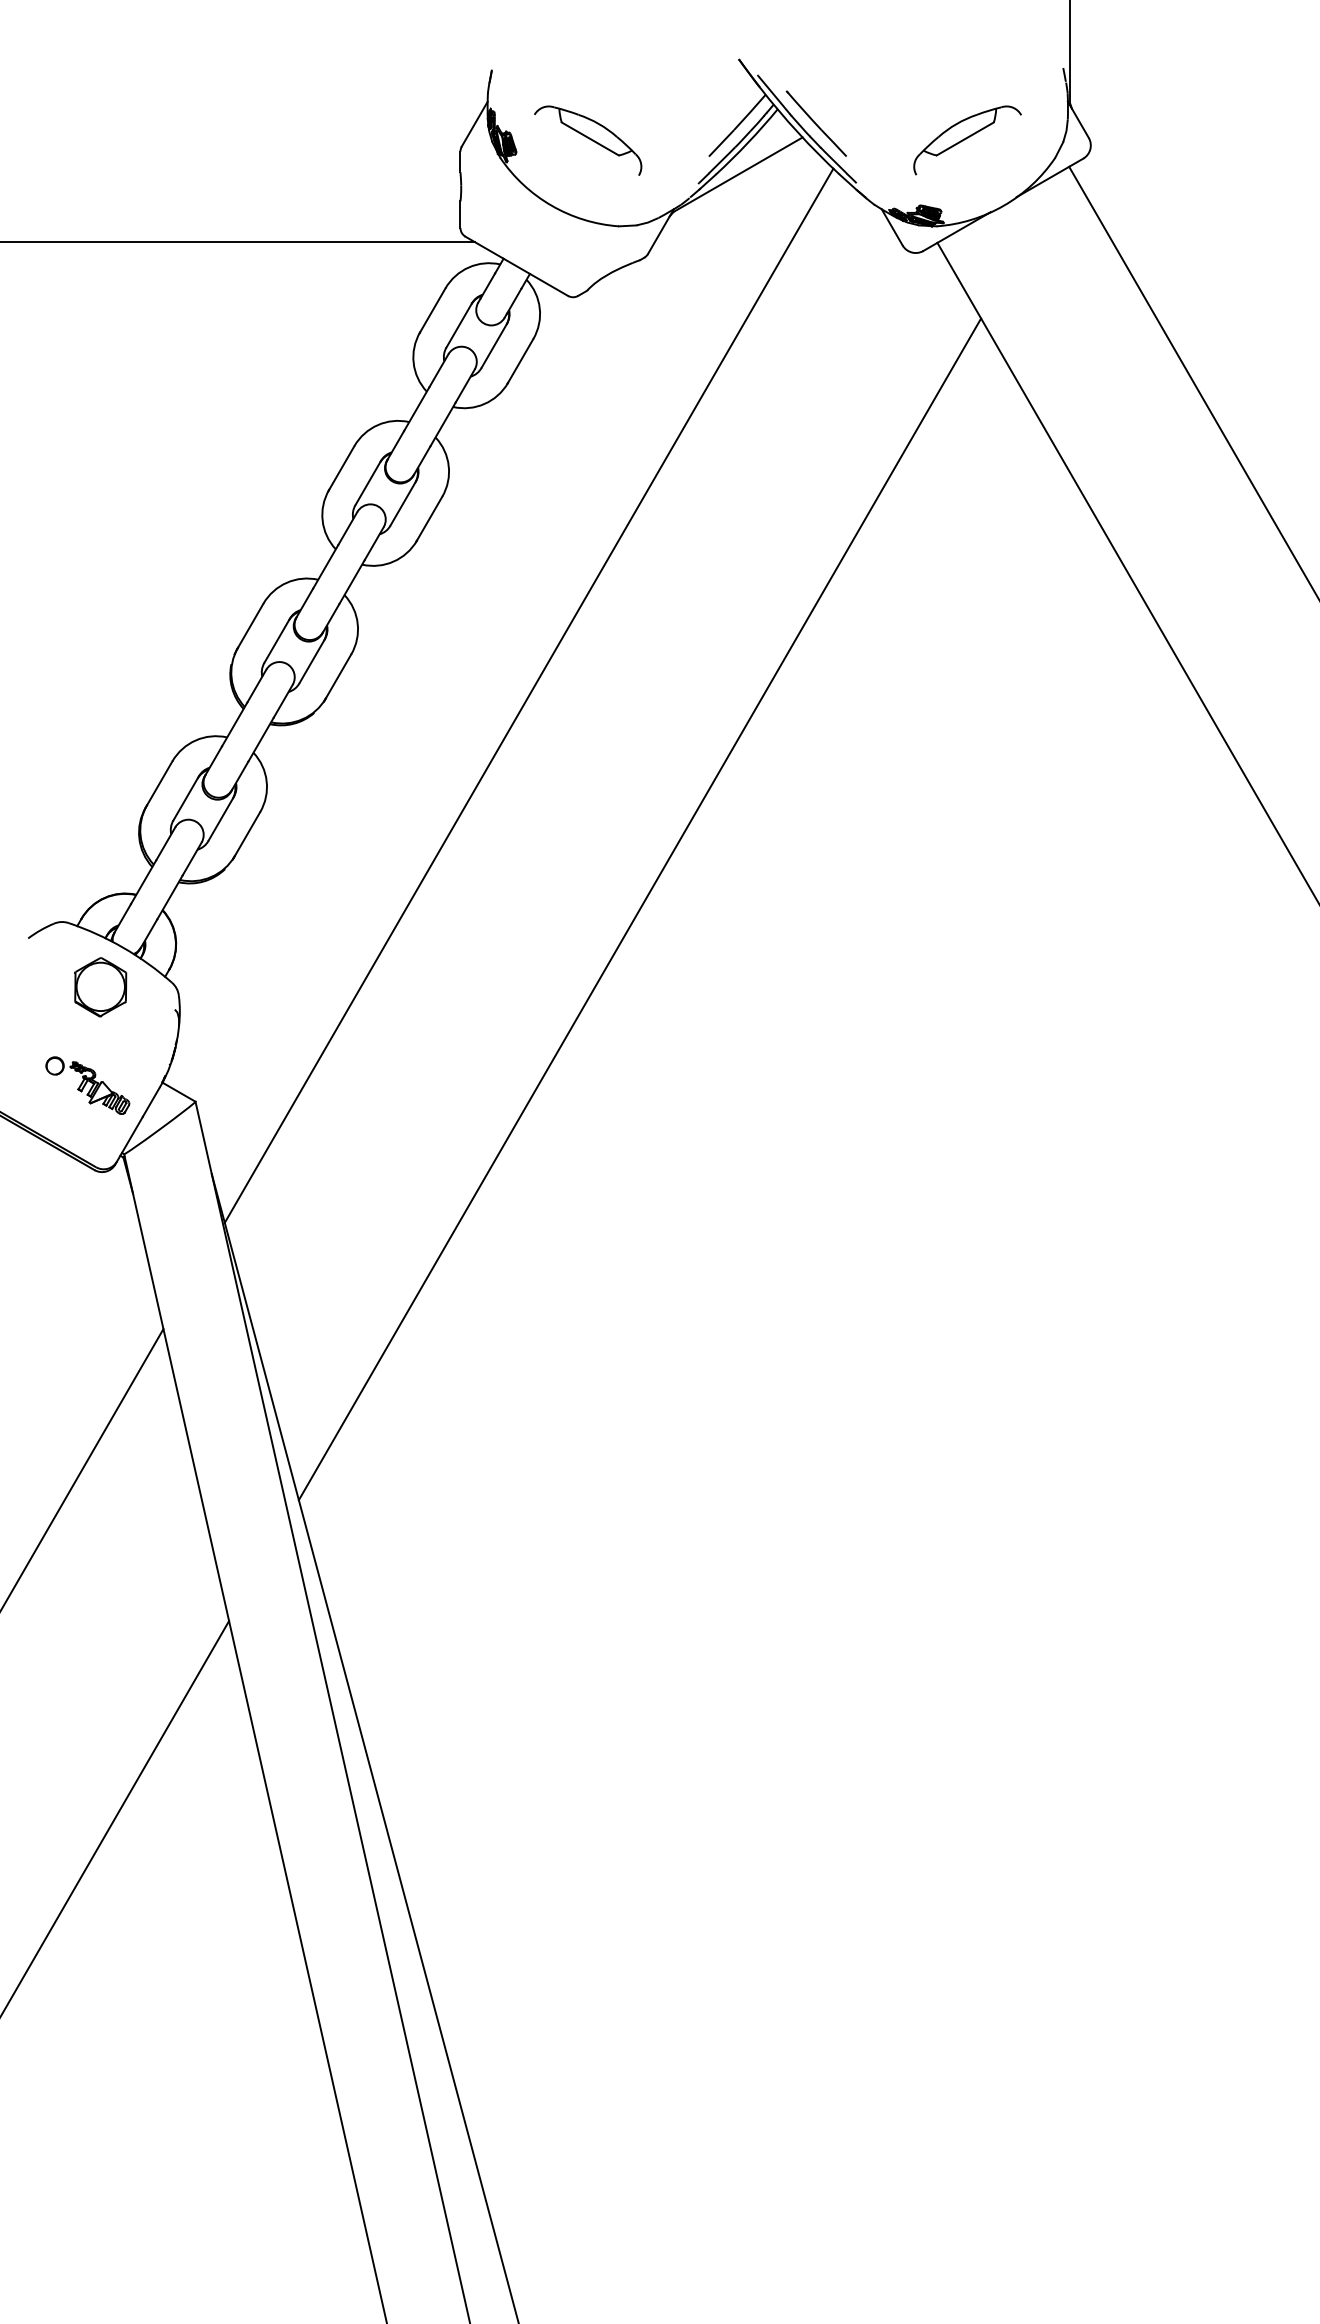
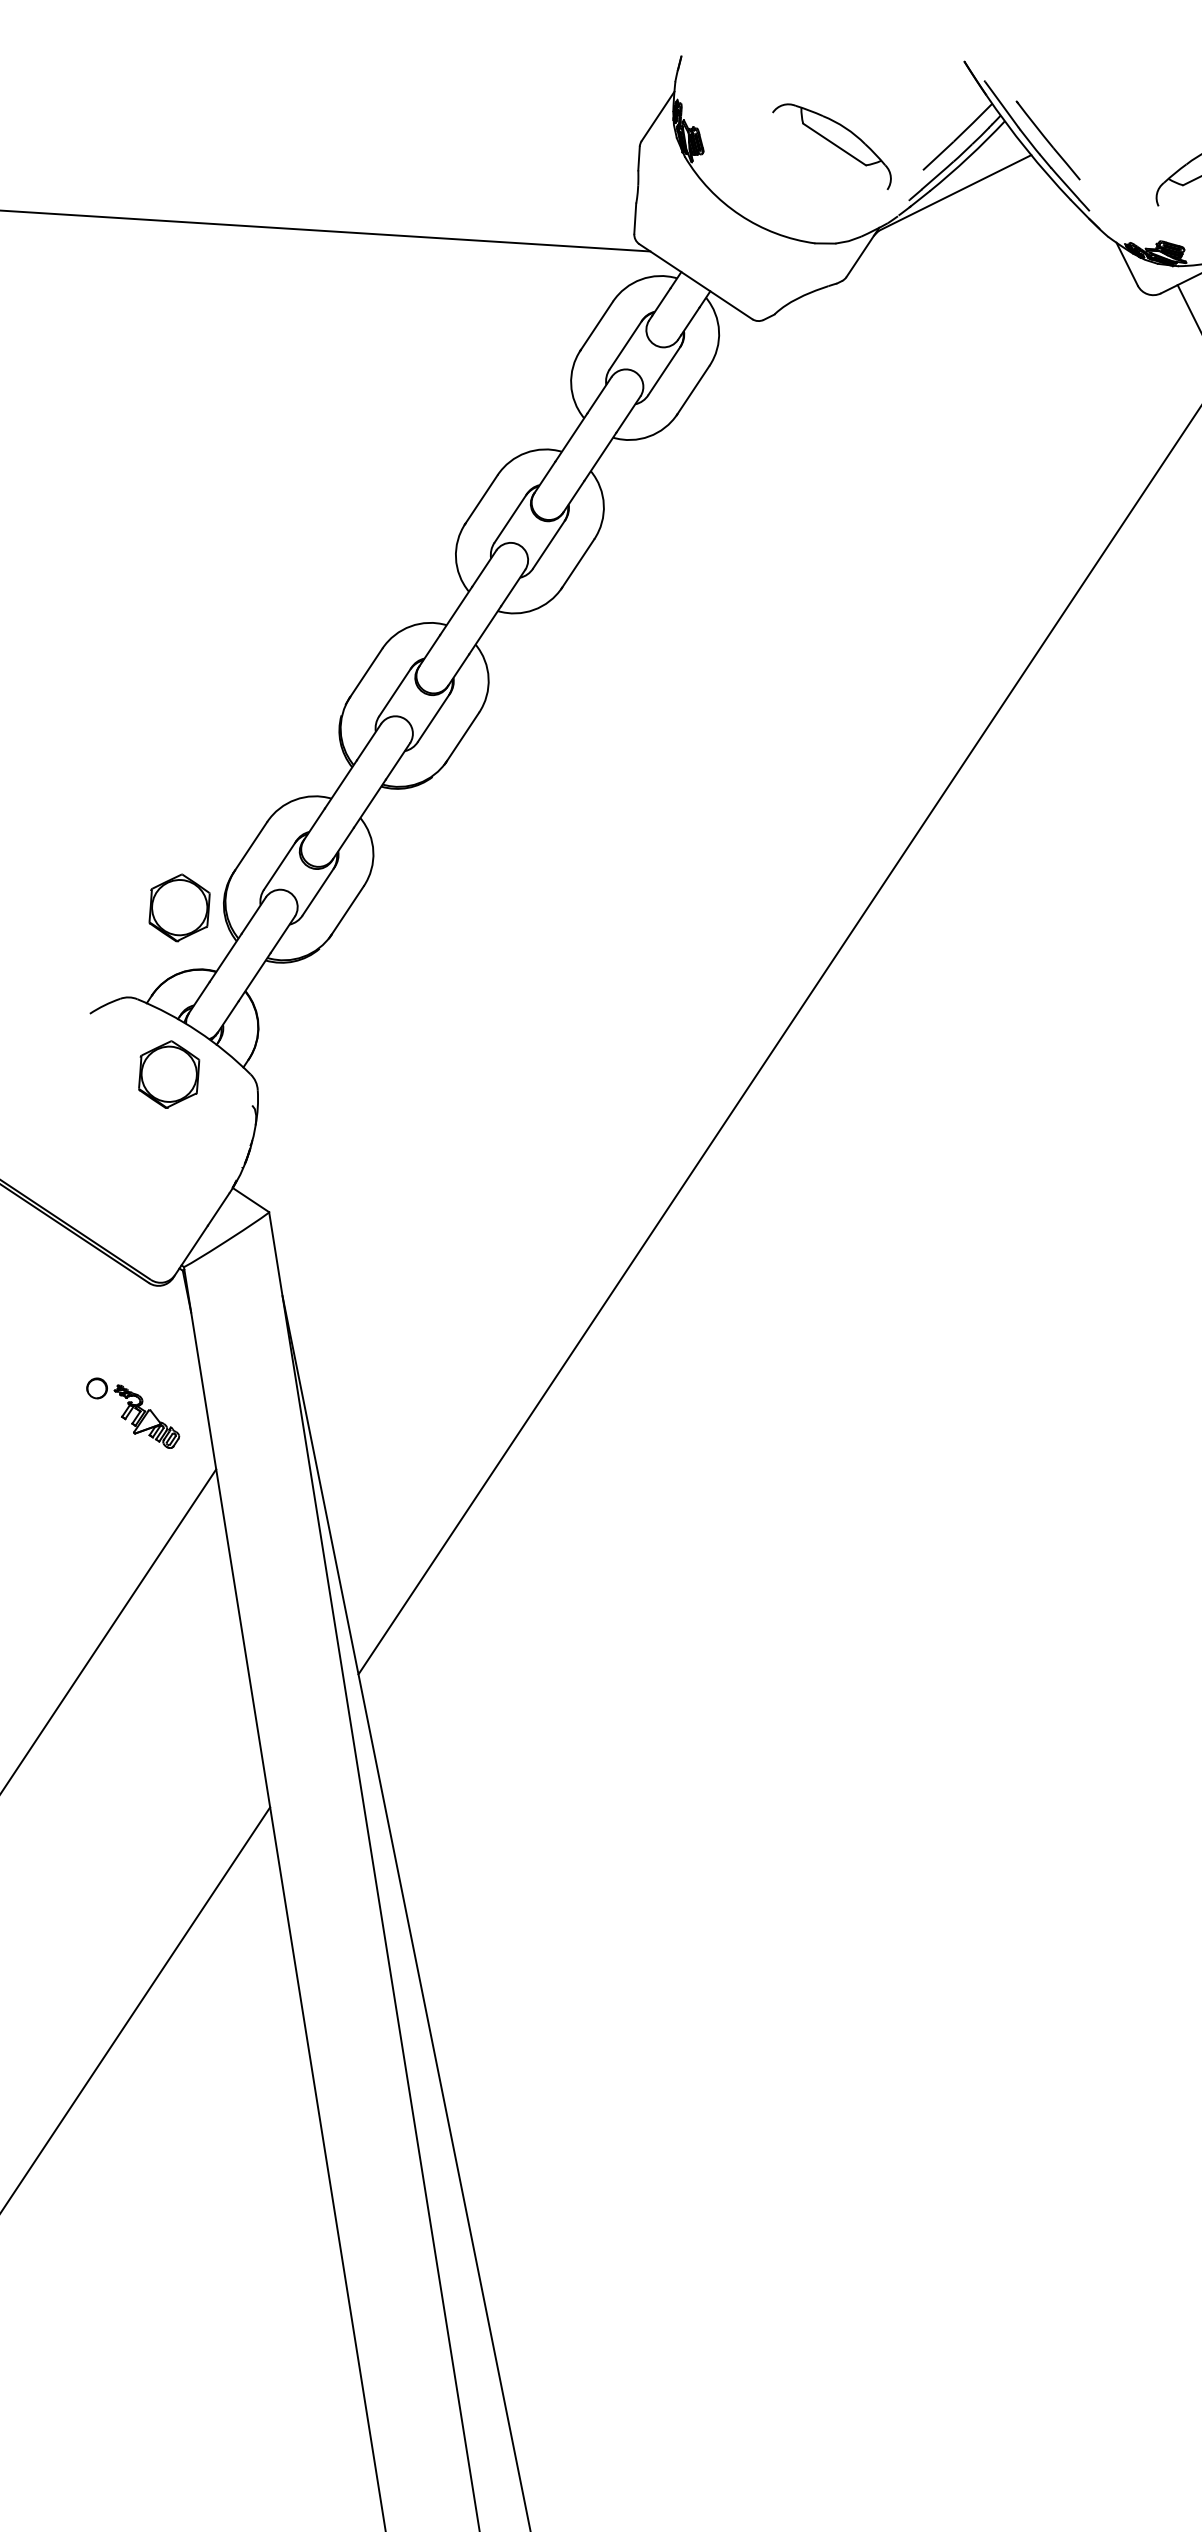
part: (588, 140) -> (832, 146), moved
line: (528, 695) -> (678, 772), removed
part: (100, 841) -> (179, 908), added
part: (87, 1085) -> (132, 1413), moved

